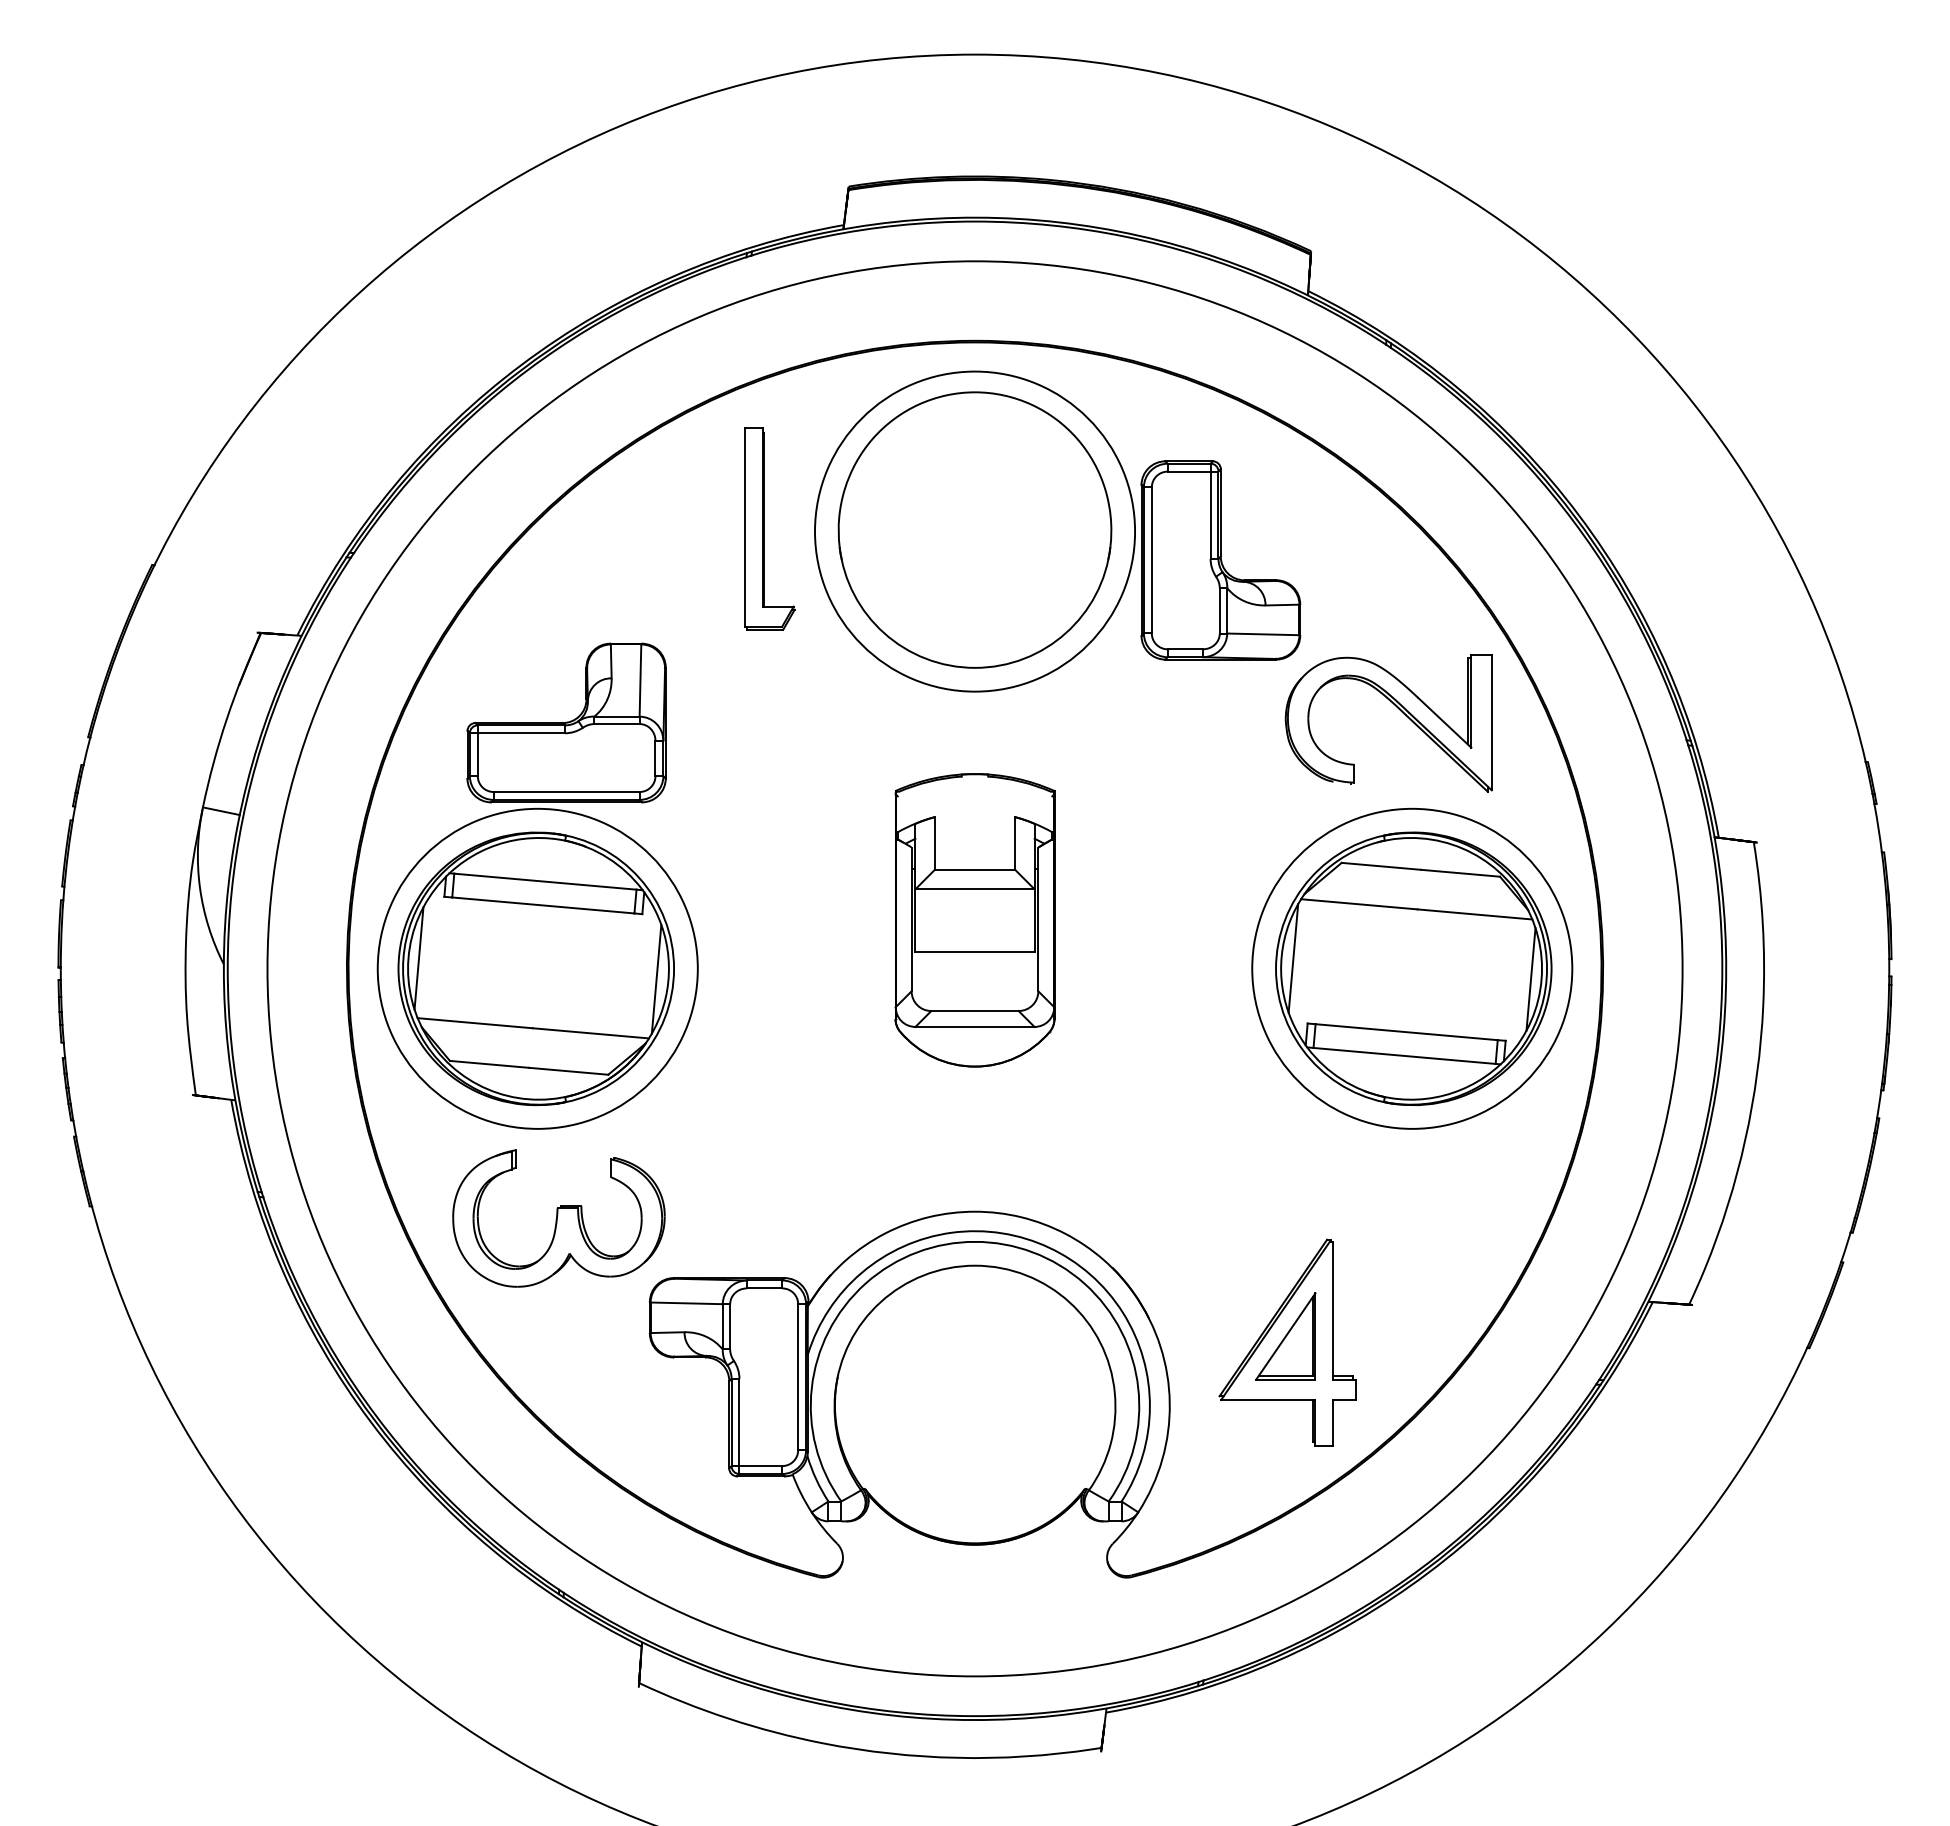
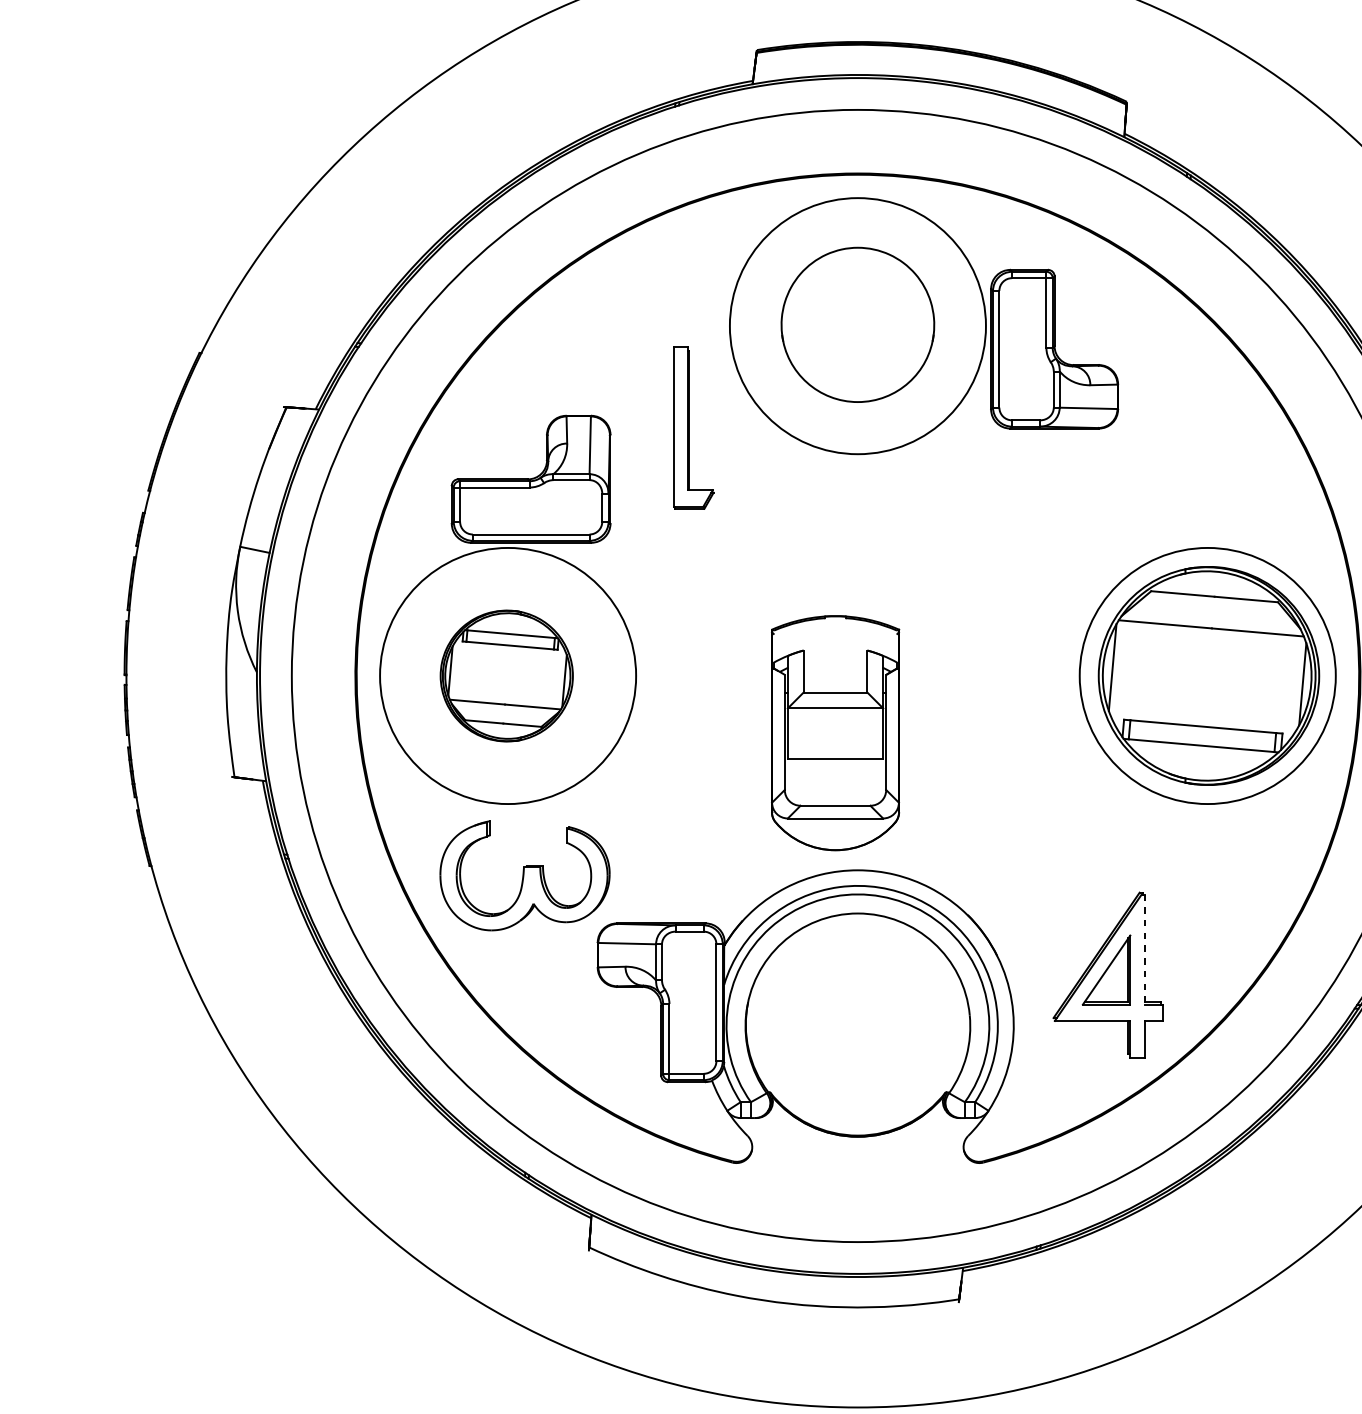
part: (769, 528) -> (693, 427), moved
part: (974, 529) -> (857, 324), size x0.7
part: (1400, 711) -> (1198, 470), removed
part: (974, 920) -> (835, 733), moved
part: (535, 968) -> (506, 675), size x0.6
line: (1333, 1310) -> (1144, 949), solid -> dashed

